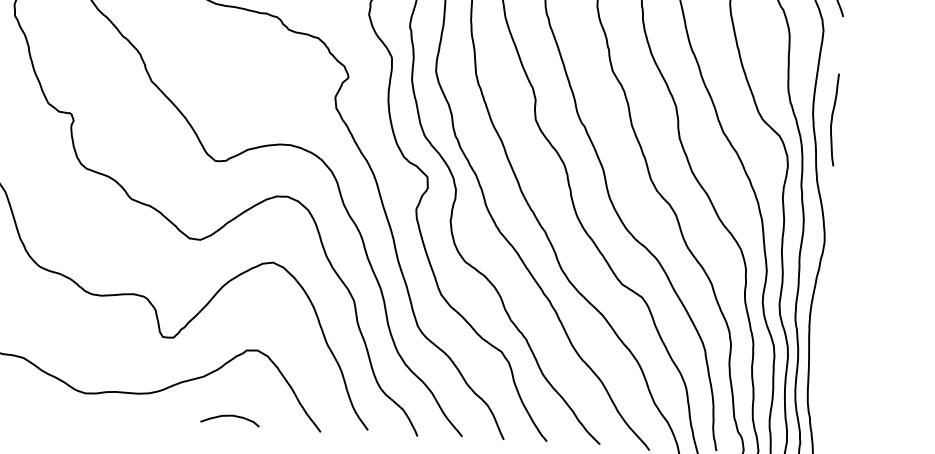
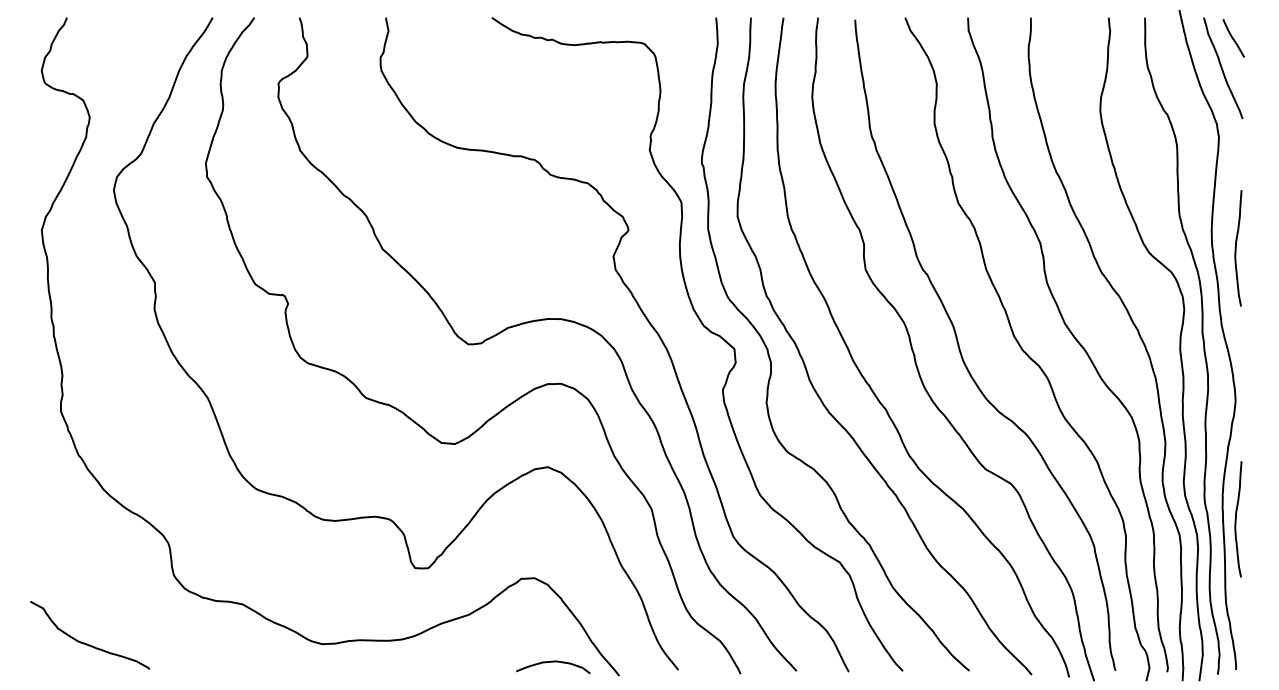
curve: (819, 336) -> (1236, 519), added
curve: (230, 416) -> (553, 662), moved

